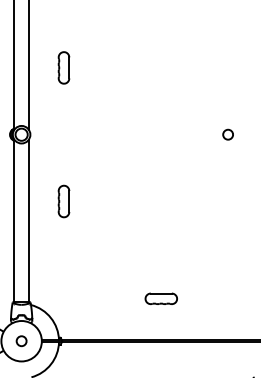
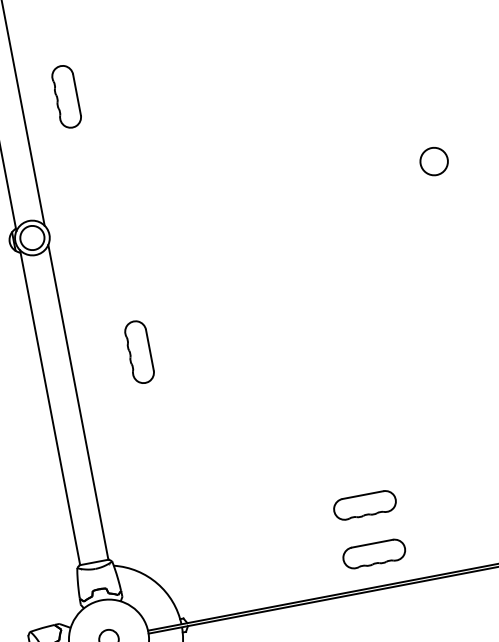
part: (63, 67) -> (65, 96), moved
circle: (227, 134) -> (432, 161), size x1.4
part: (160, 323) -> (372, 553), added

